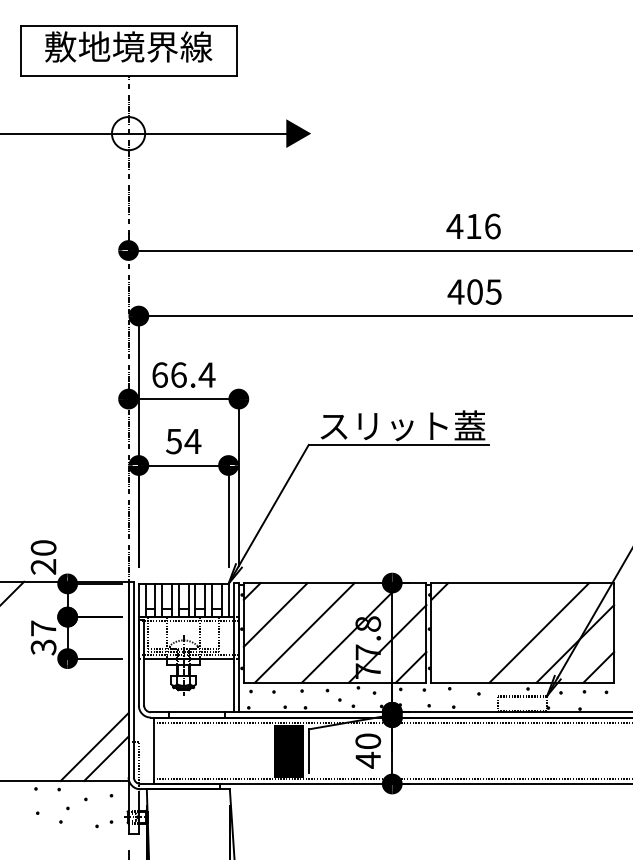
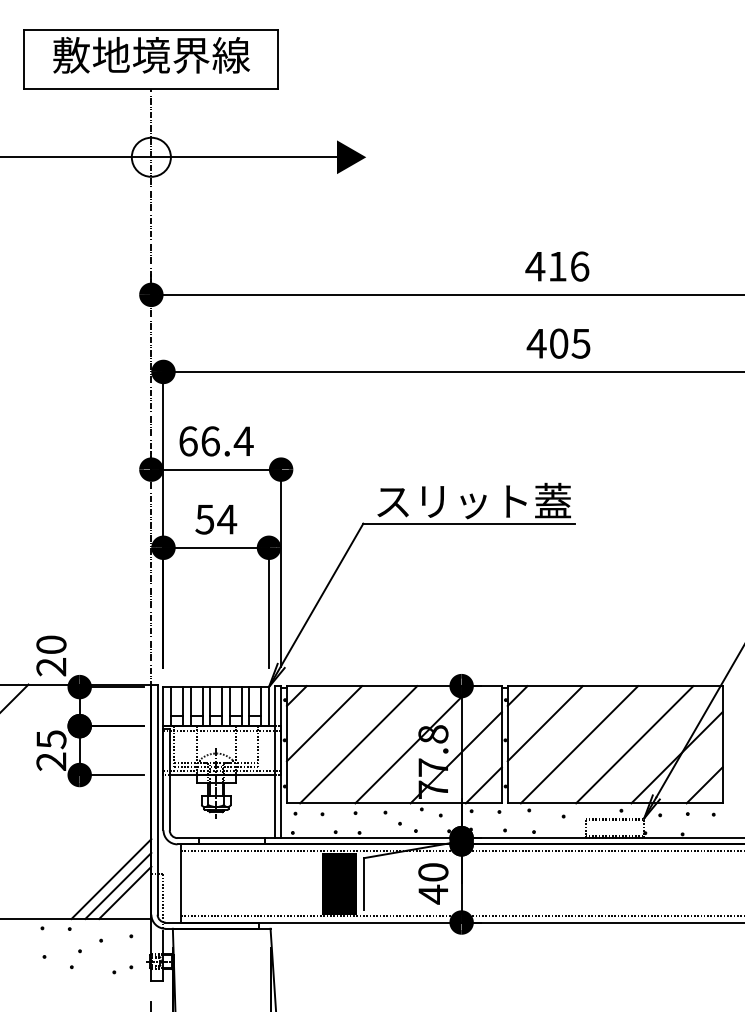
line: (462, 614) -> (544, 723), added
line: (492, 632) -> (579, 744), added
text: (43, 637) -> (51, 750), 37 -> 25
line: (100, 752) -> (118, 885), added

